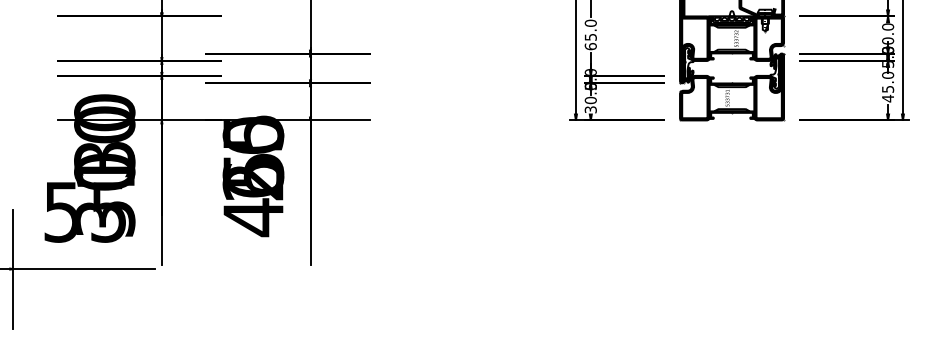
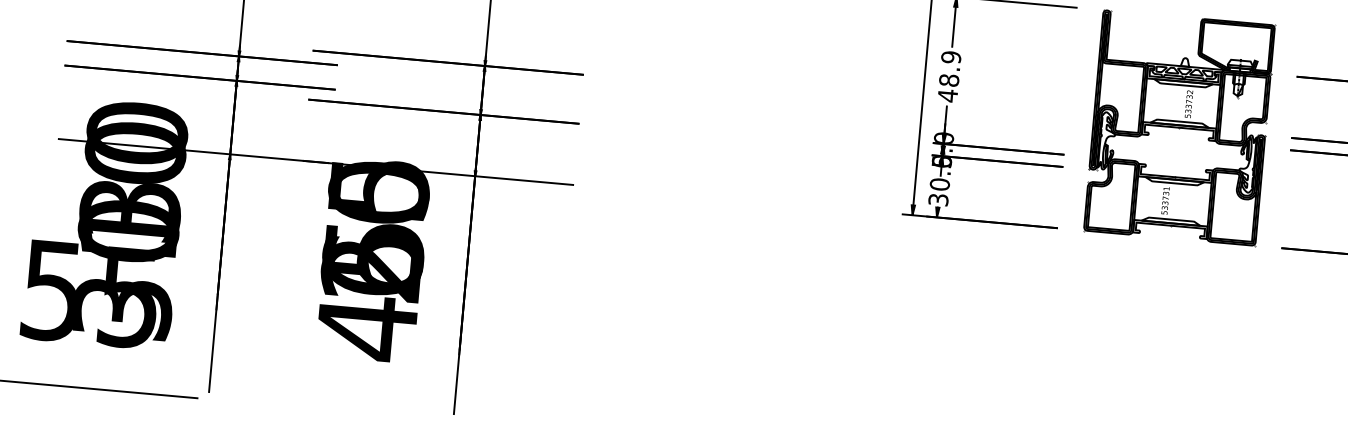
text: (590, 34) -> (949, 75), 65.0 -> 48.9

